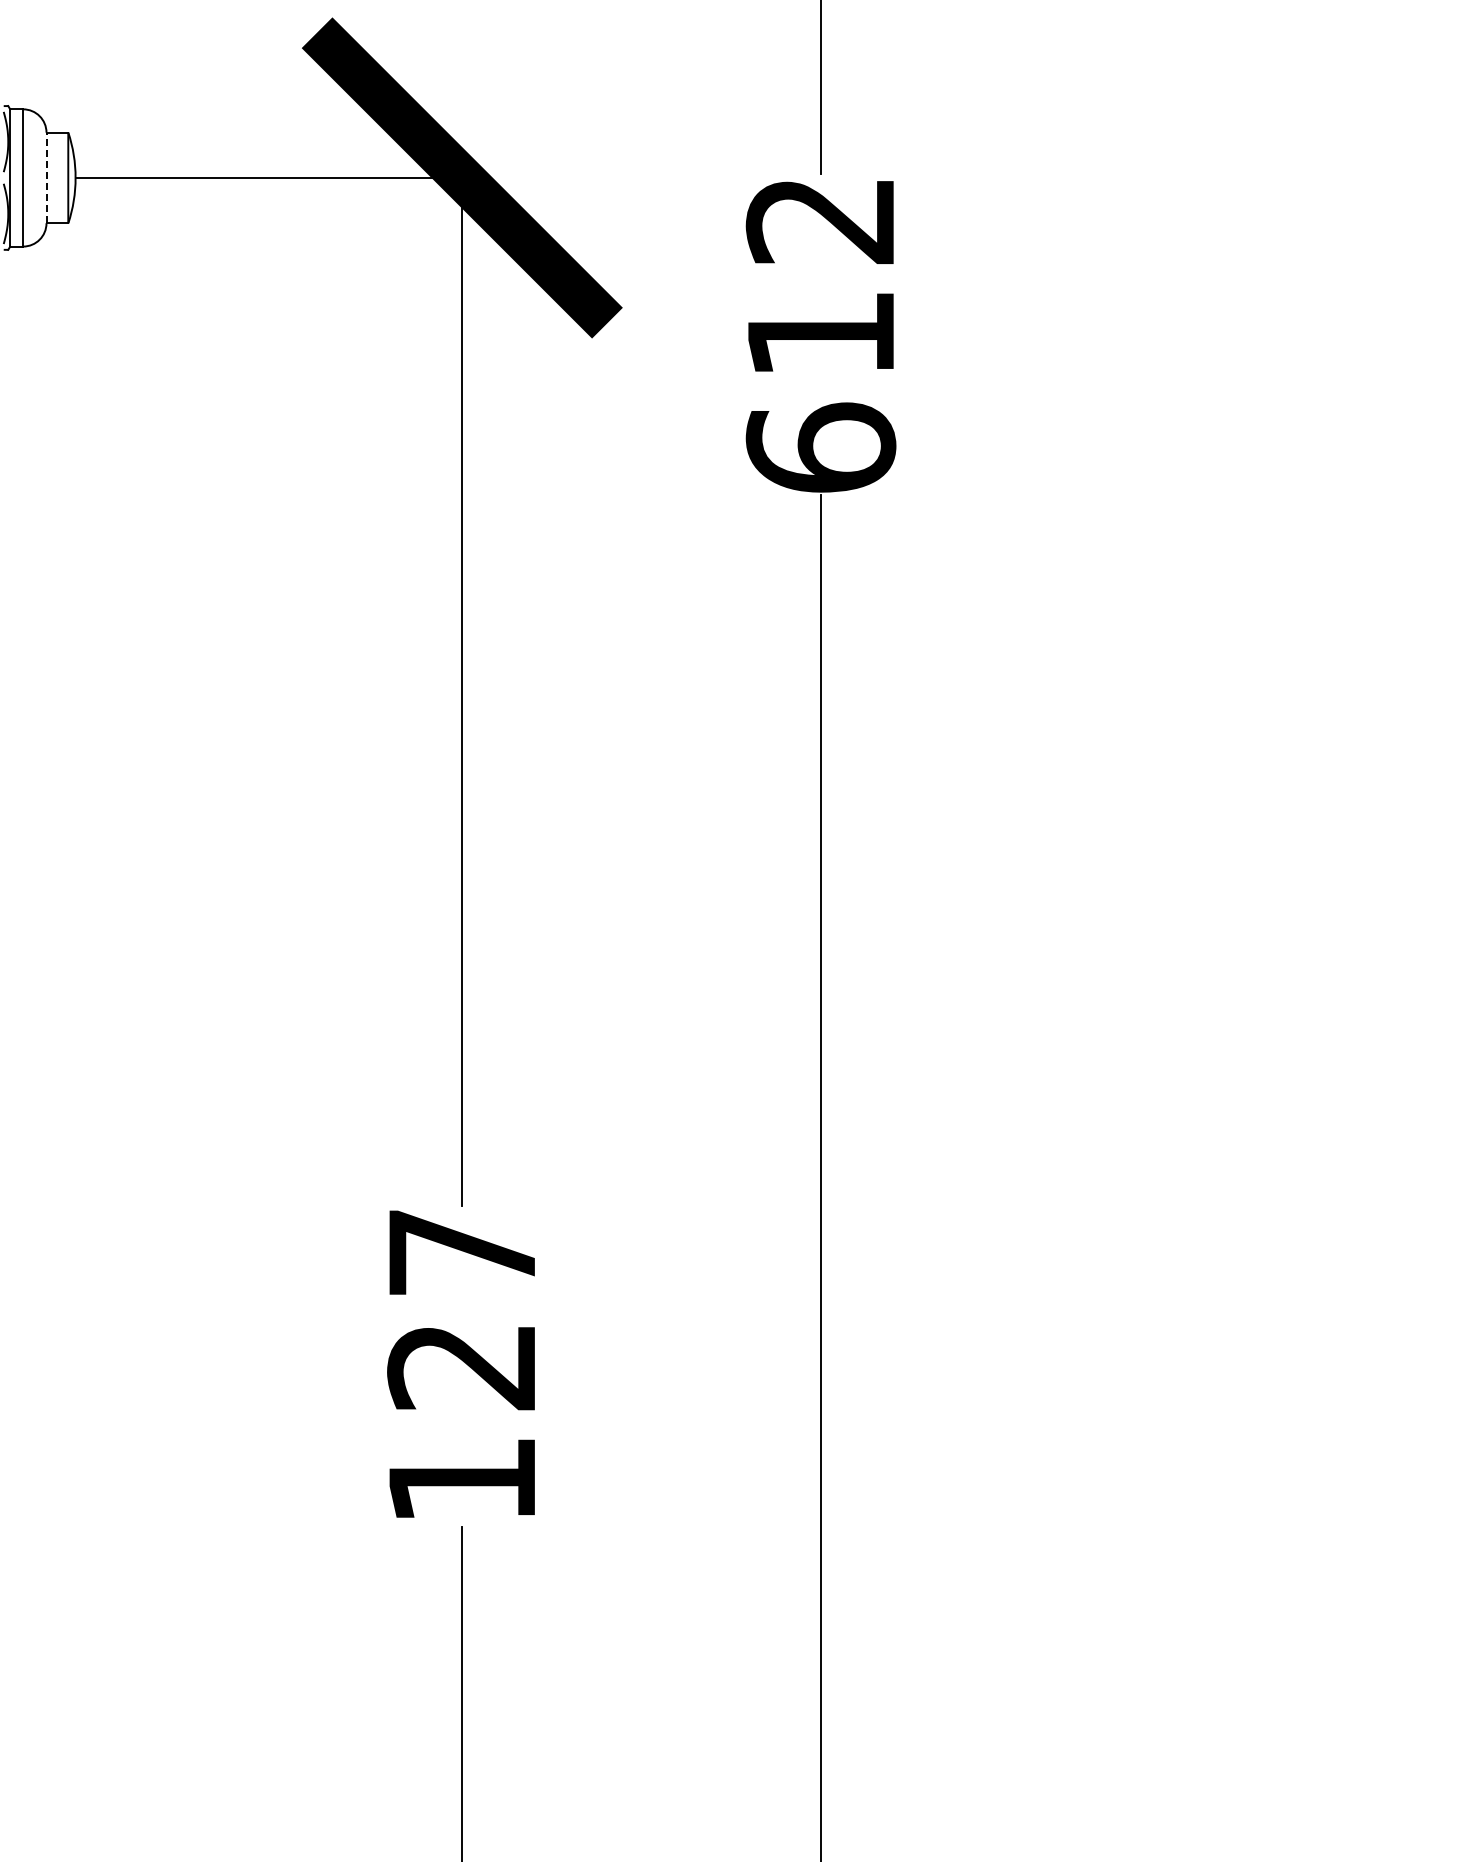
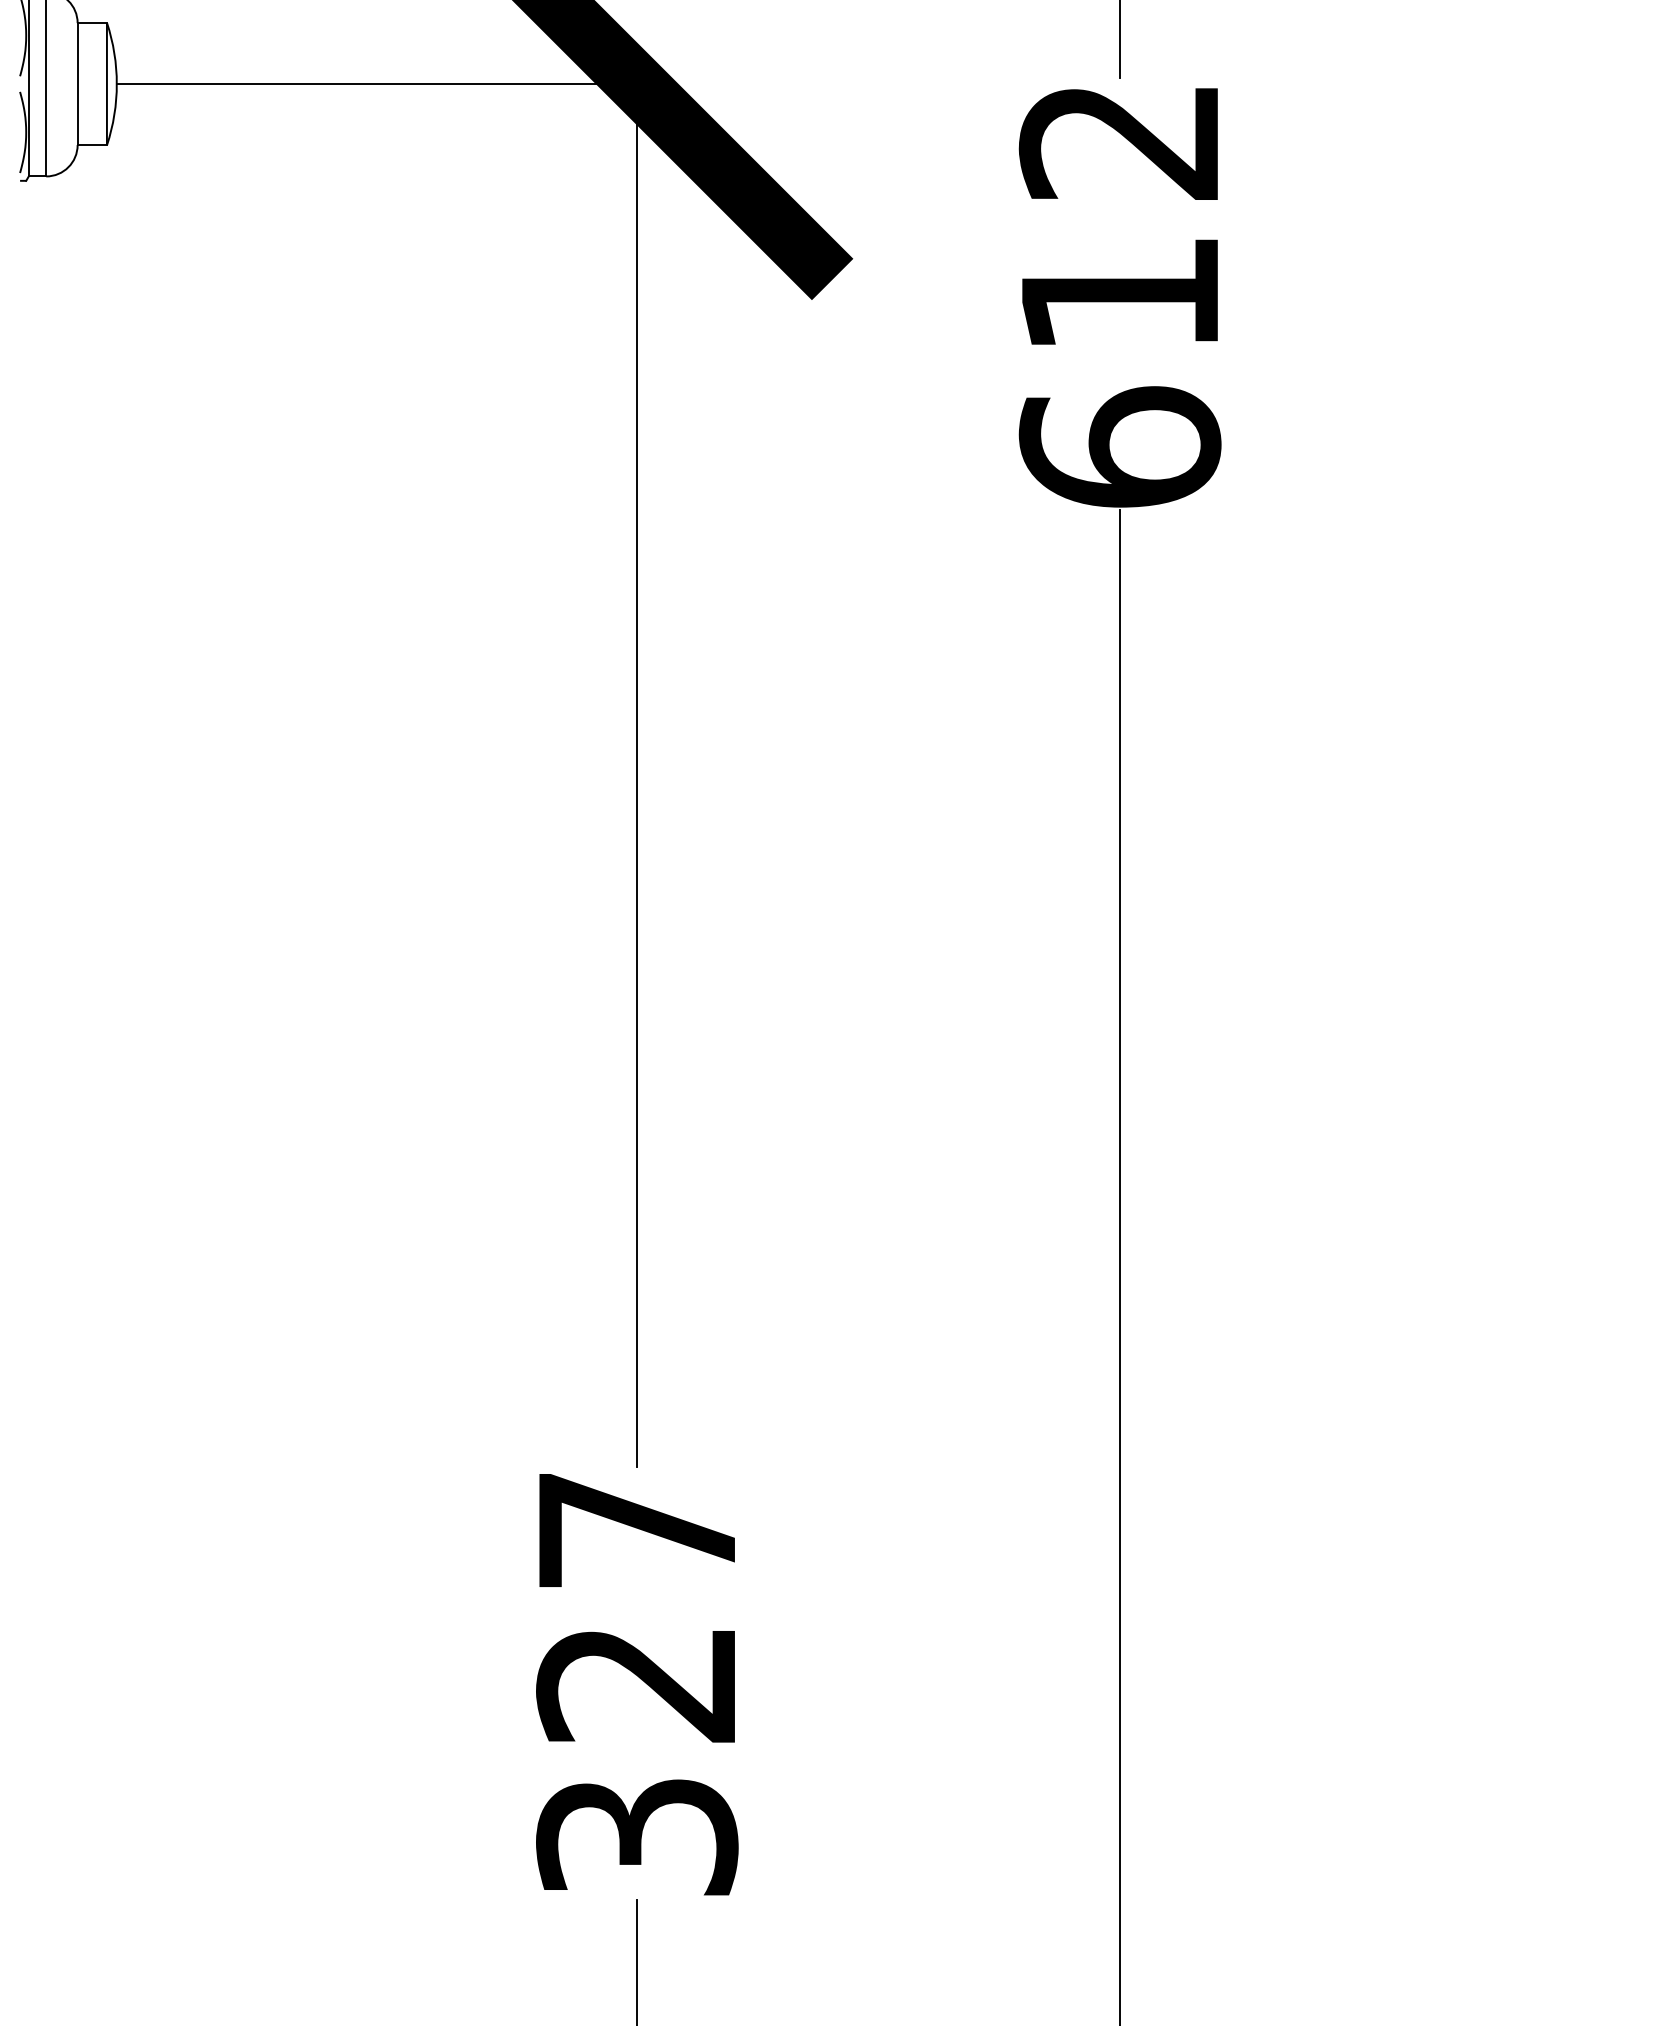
line: (46, 177) -> (77, 83), dashed -> solid
text: (462, 1480) -> (637, 1837), 127 -> 327

